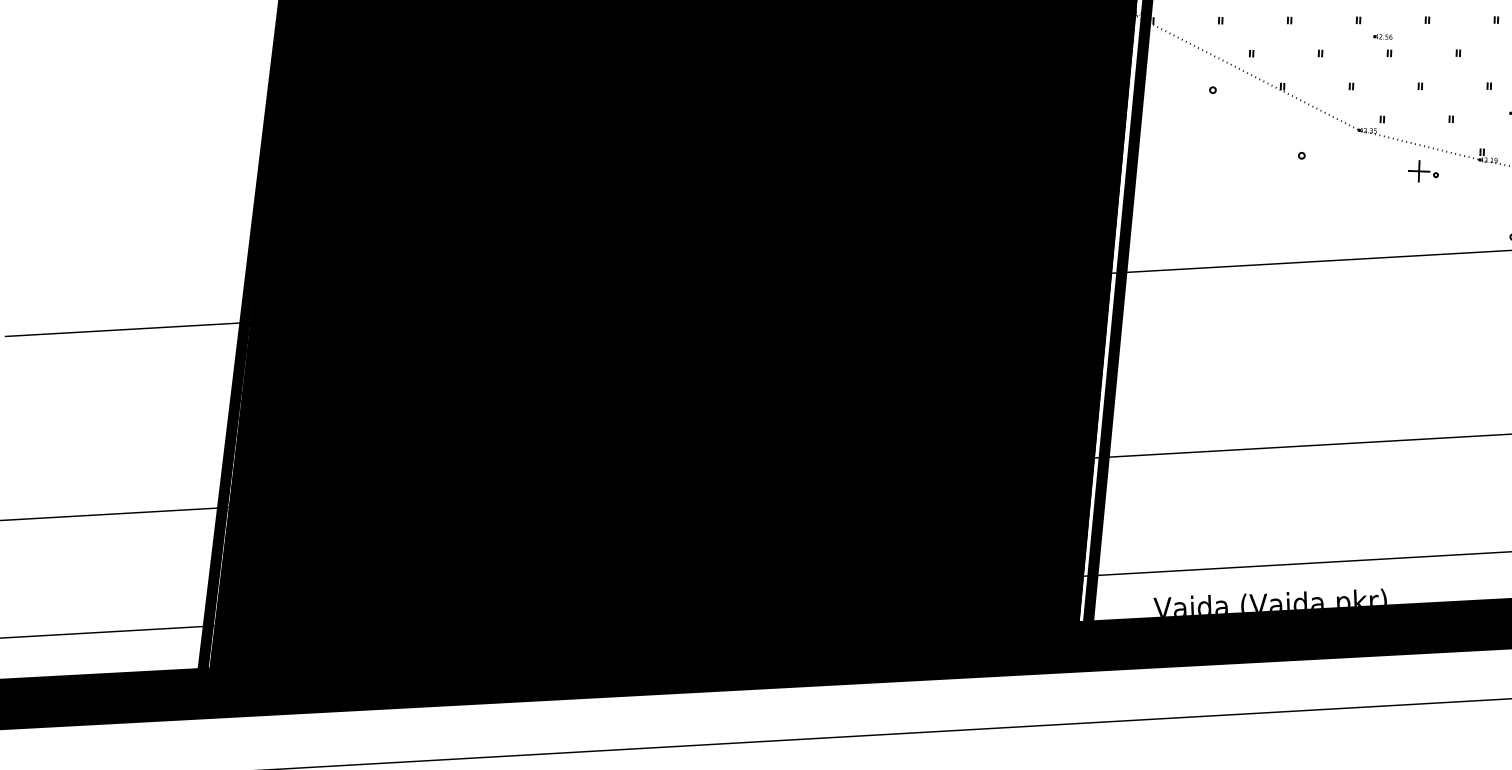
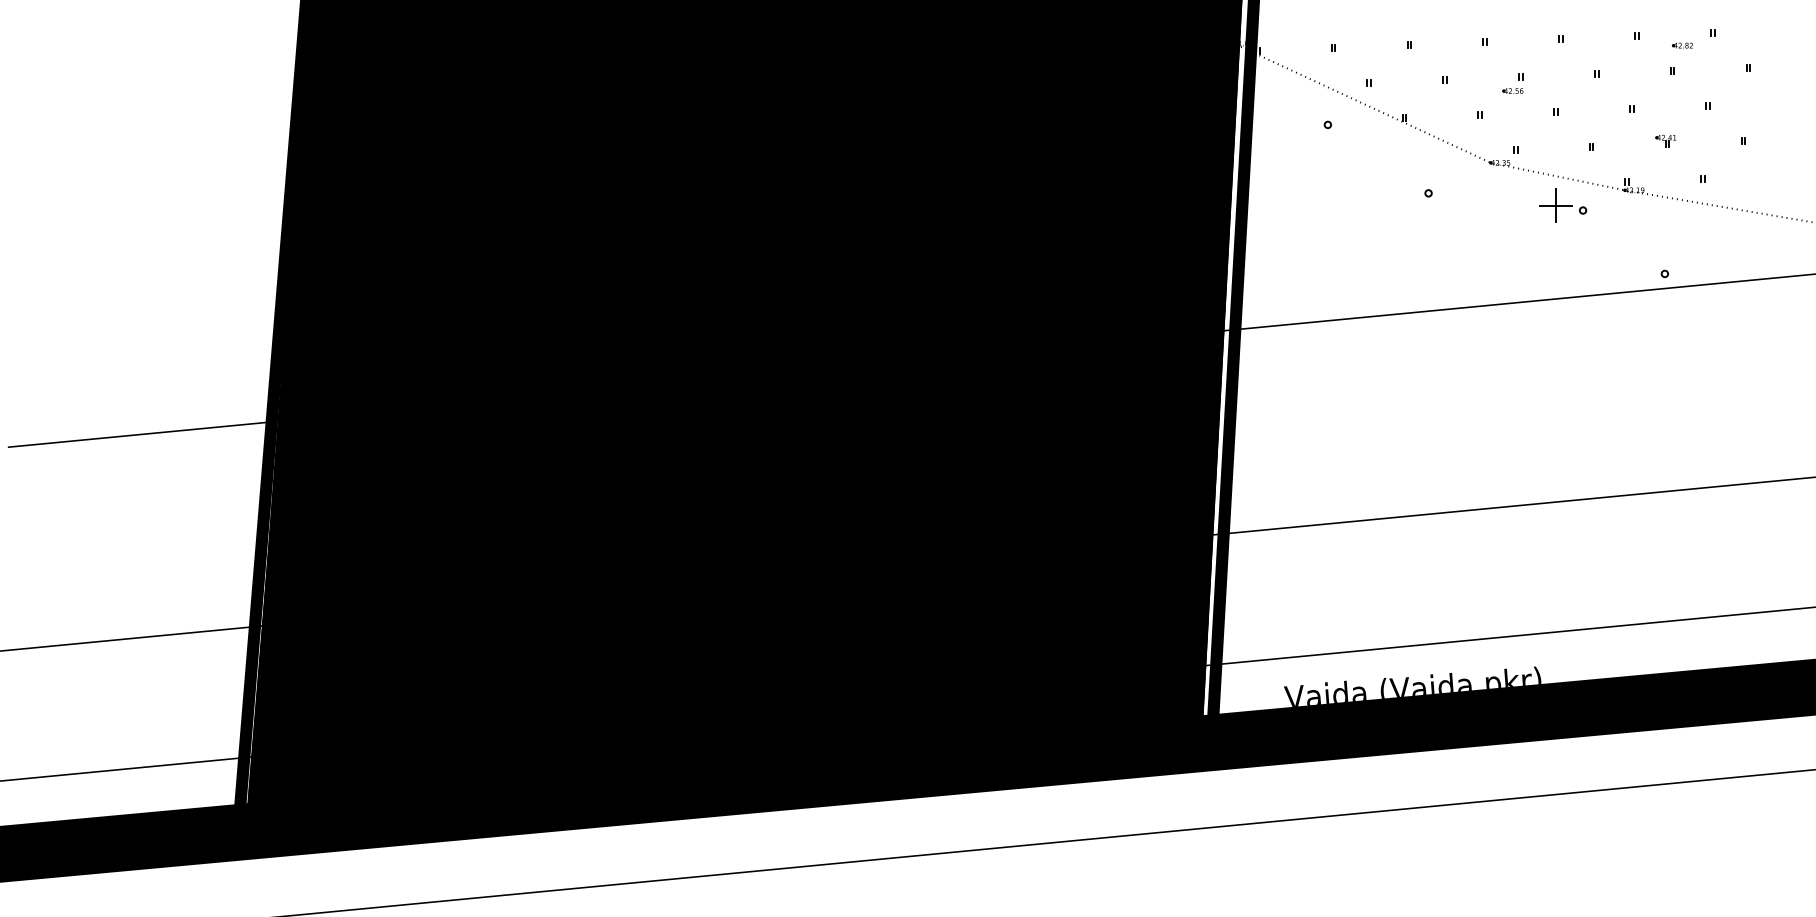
part: (1382, 36) -> (1512, 90), moved
part: (1423, 171) -> (1563, 205), size x1.43

